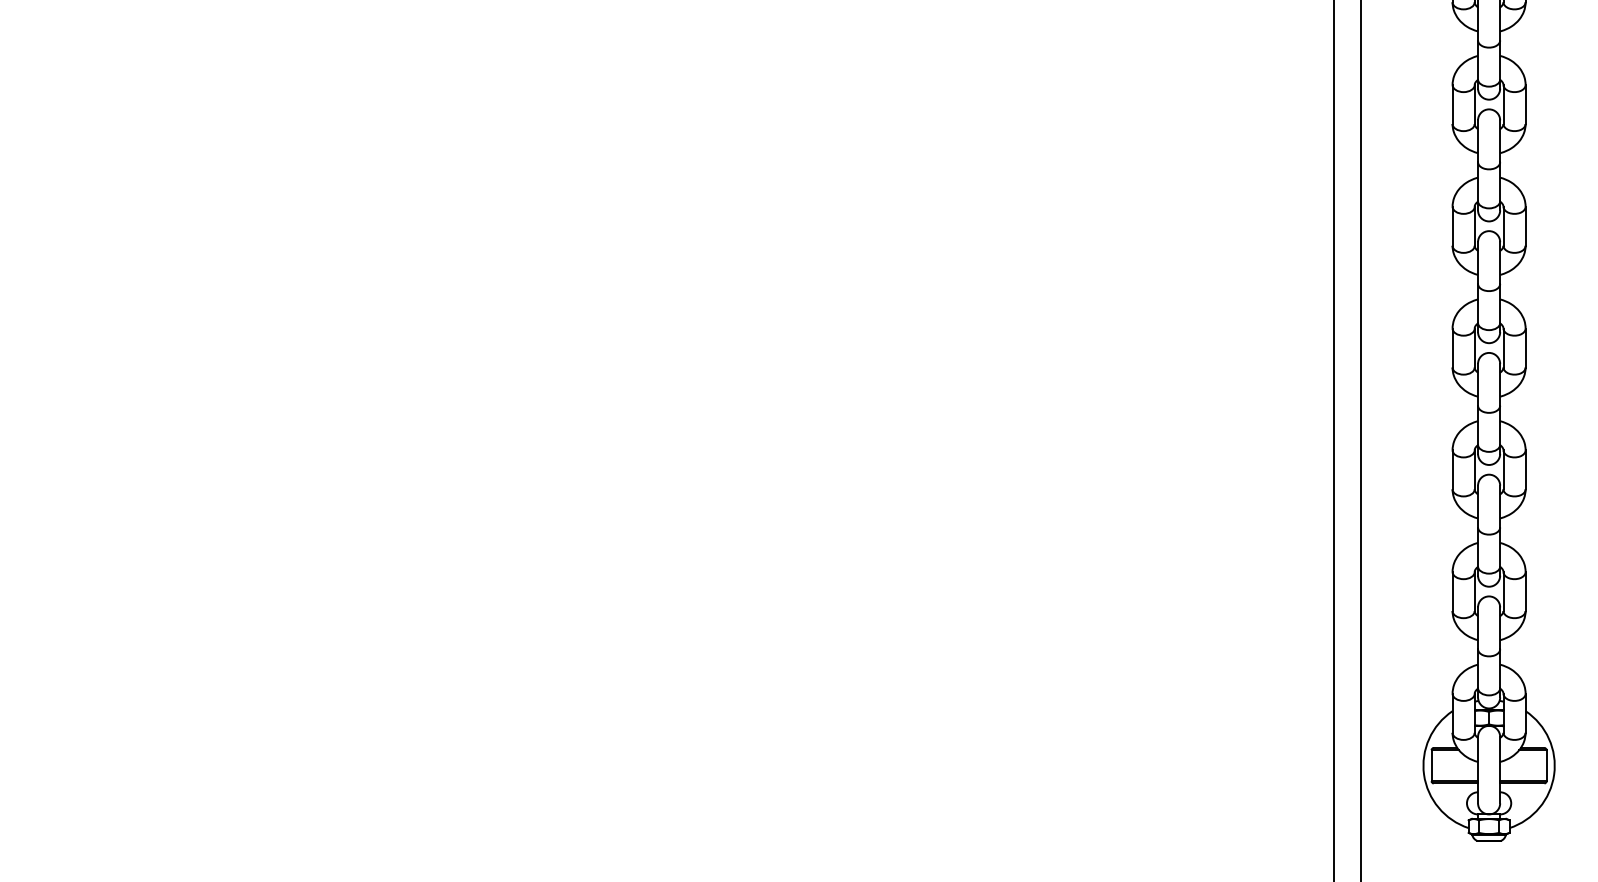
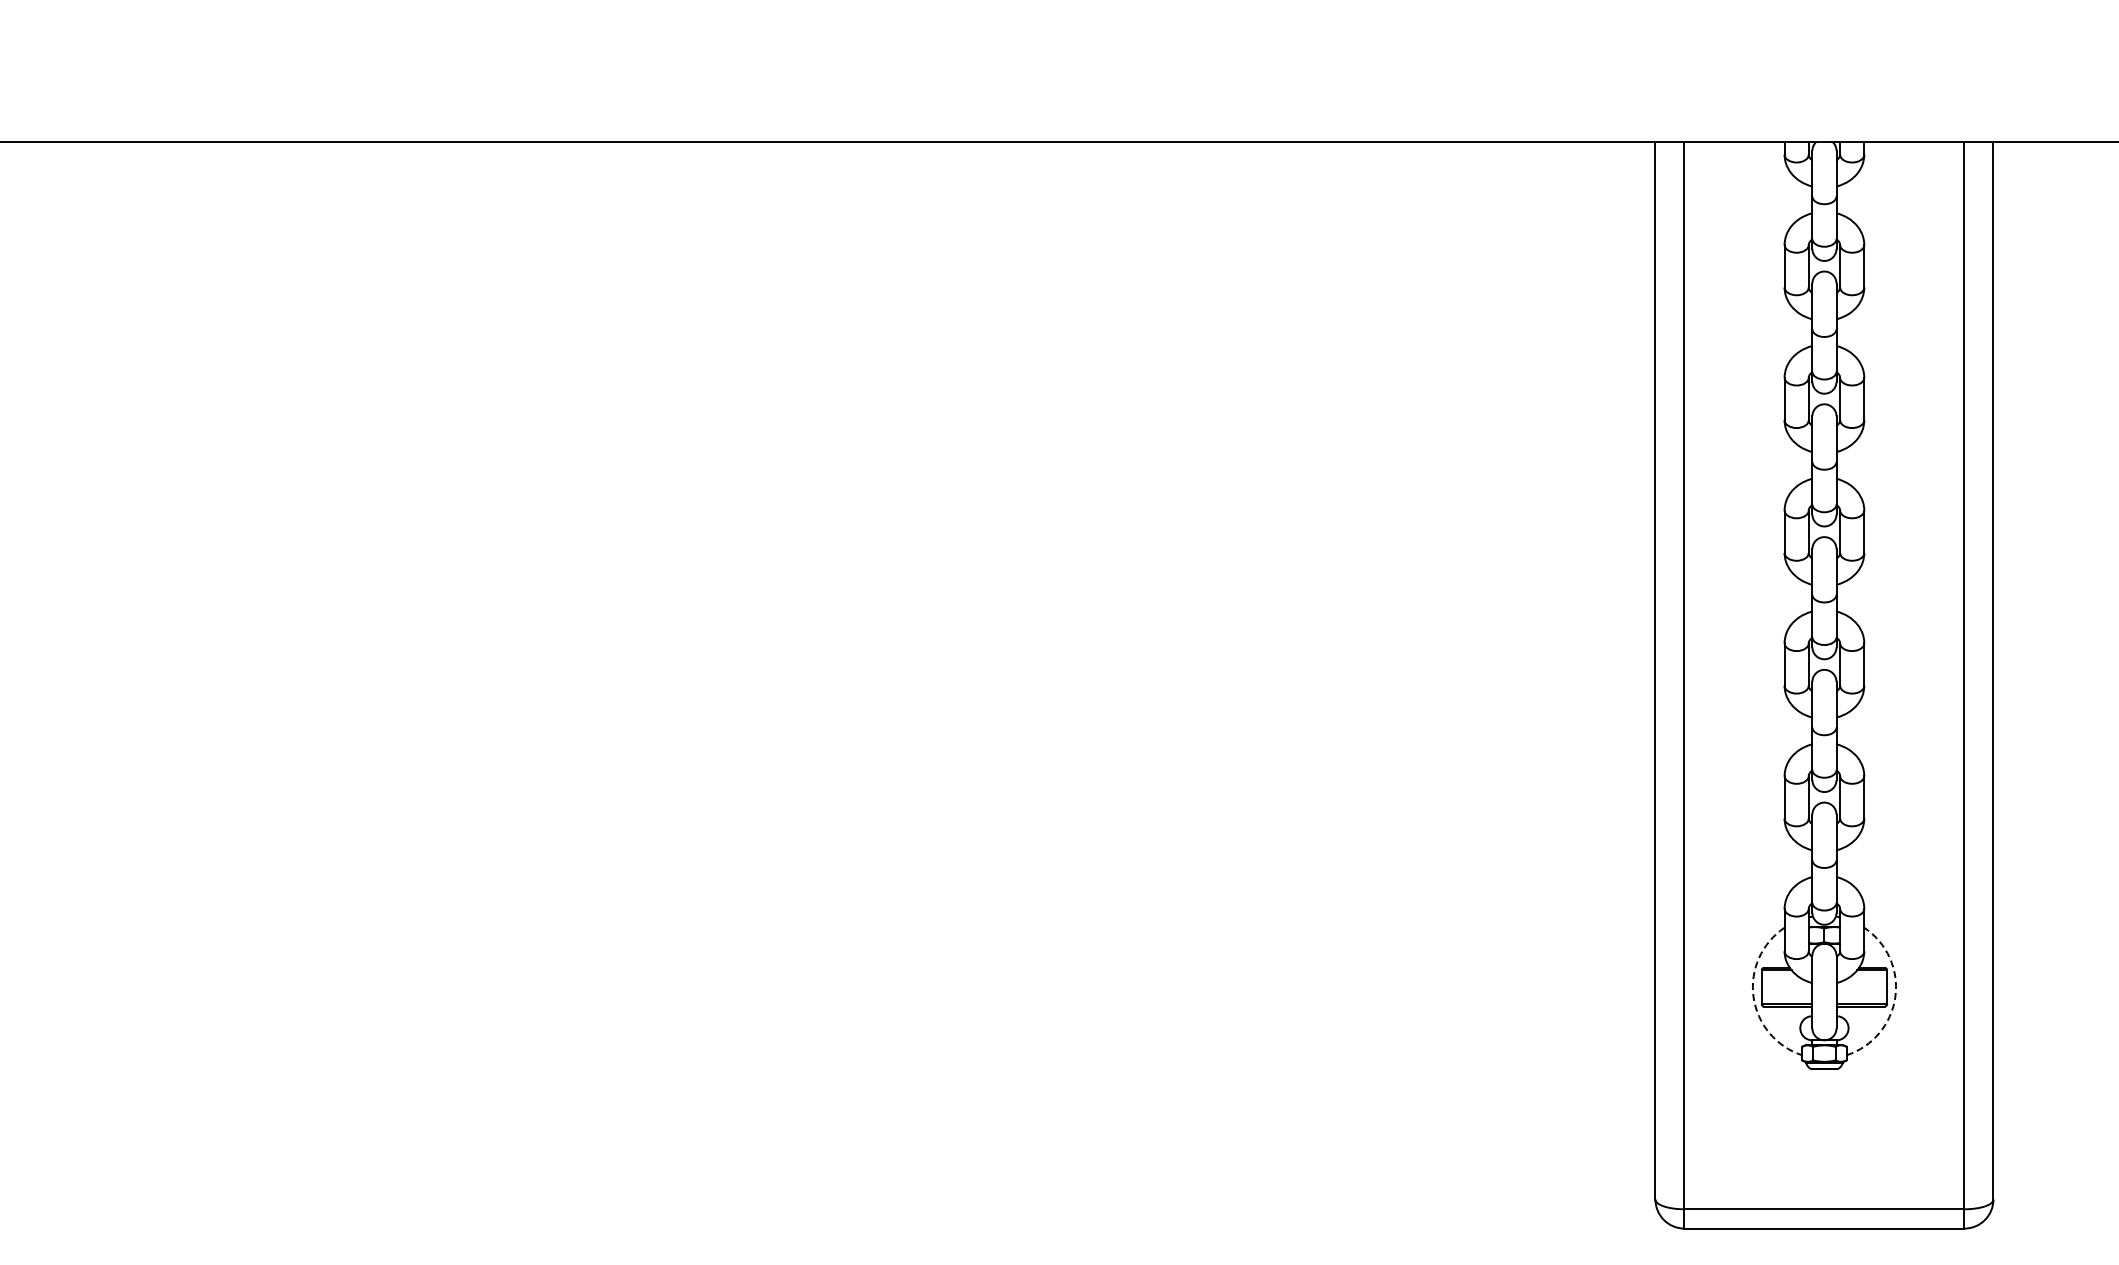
arc: (1424, 774) -> (1753, 996), solid -> dashed
arc: (1554, 774) -> (1895, 996), solid -> dashed

